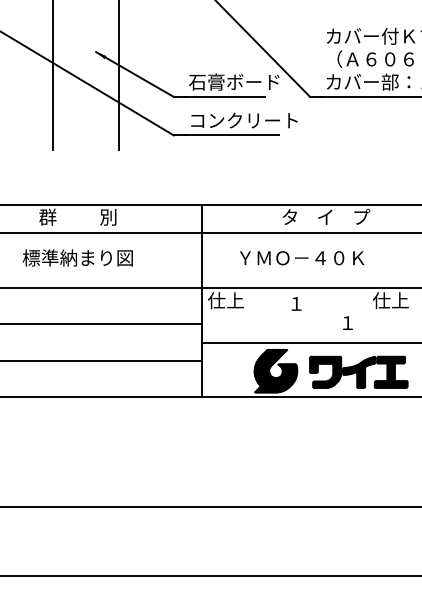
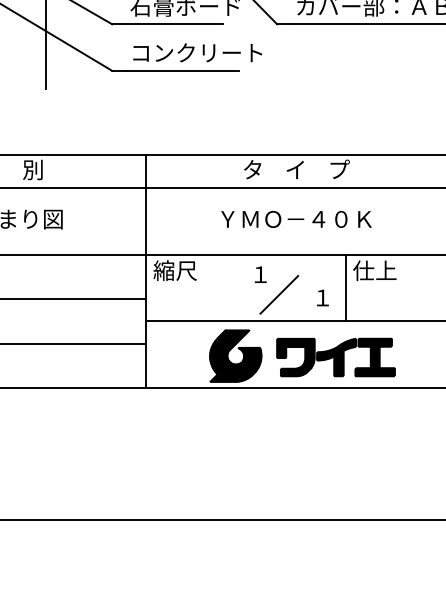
text: (302, 258) -> (296, 219), moved
text: (225, 300) -> (174, 270), 仕上 -> 縮尺
line: (366, 314) -> (345, 287), added
line: (311, 320) -> (278, 294), added

